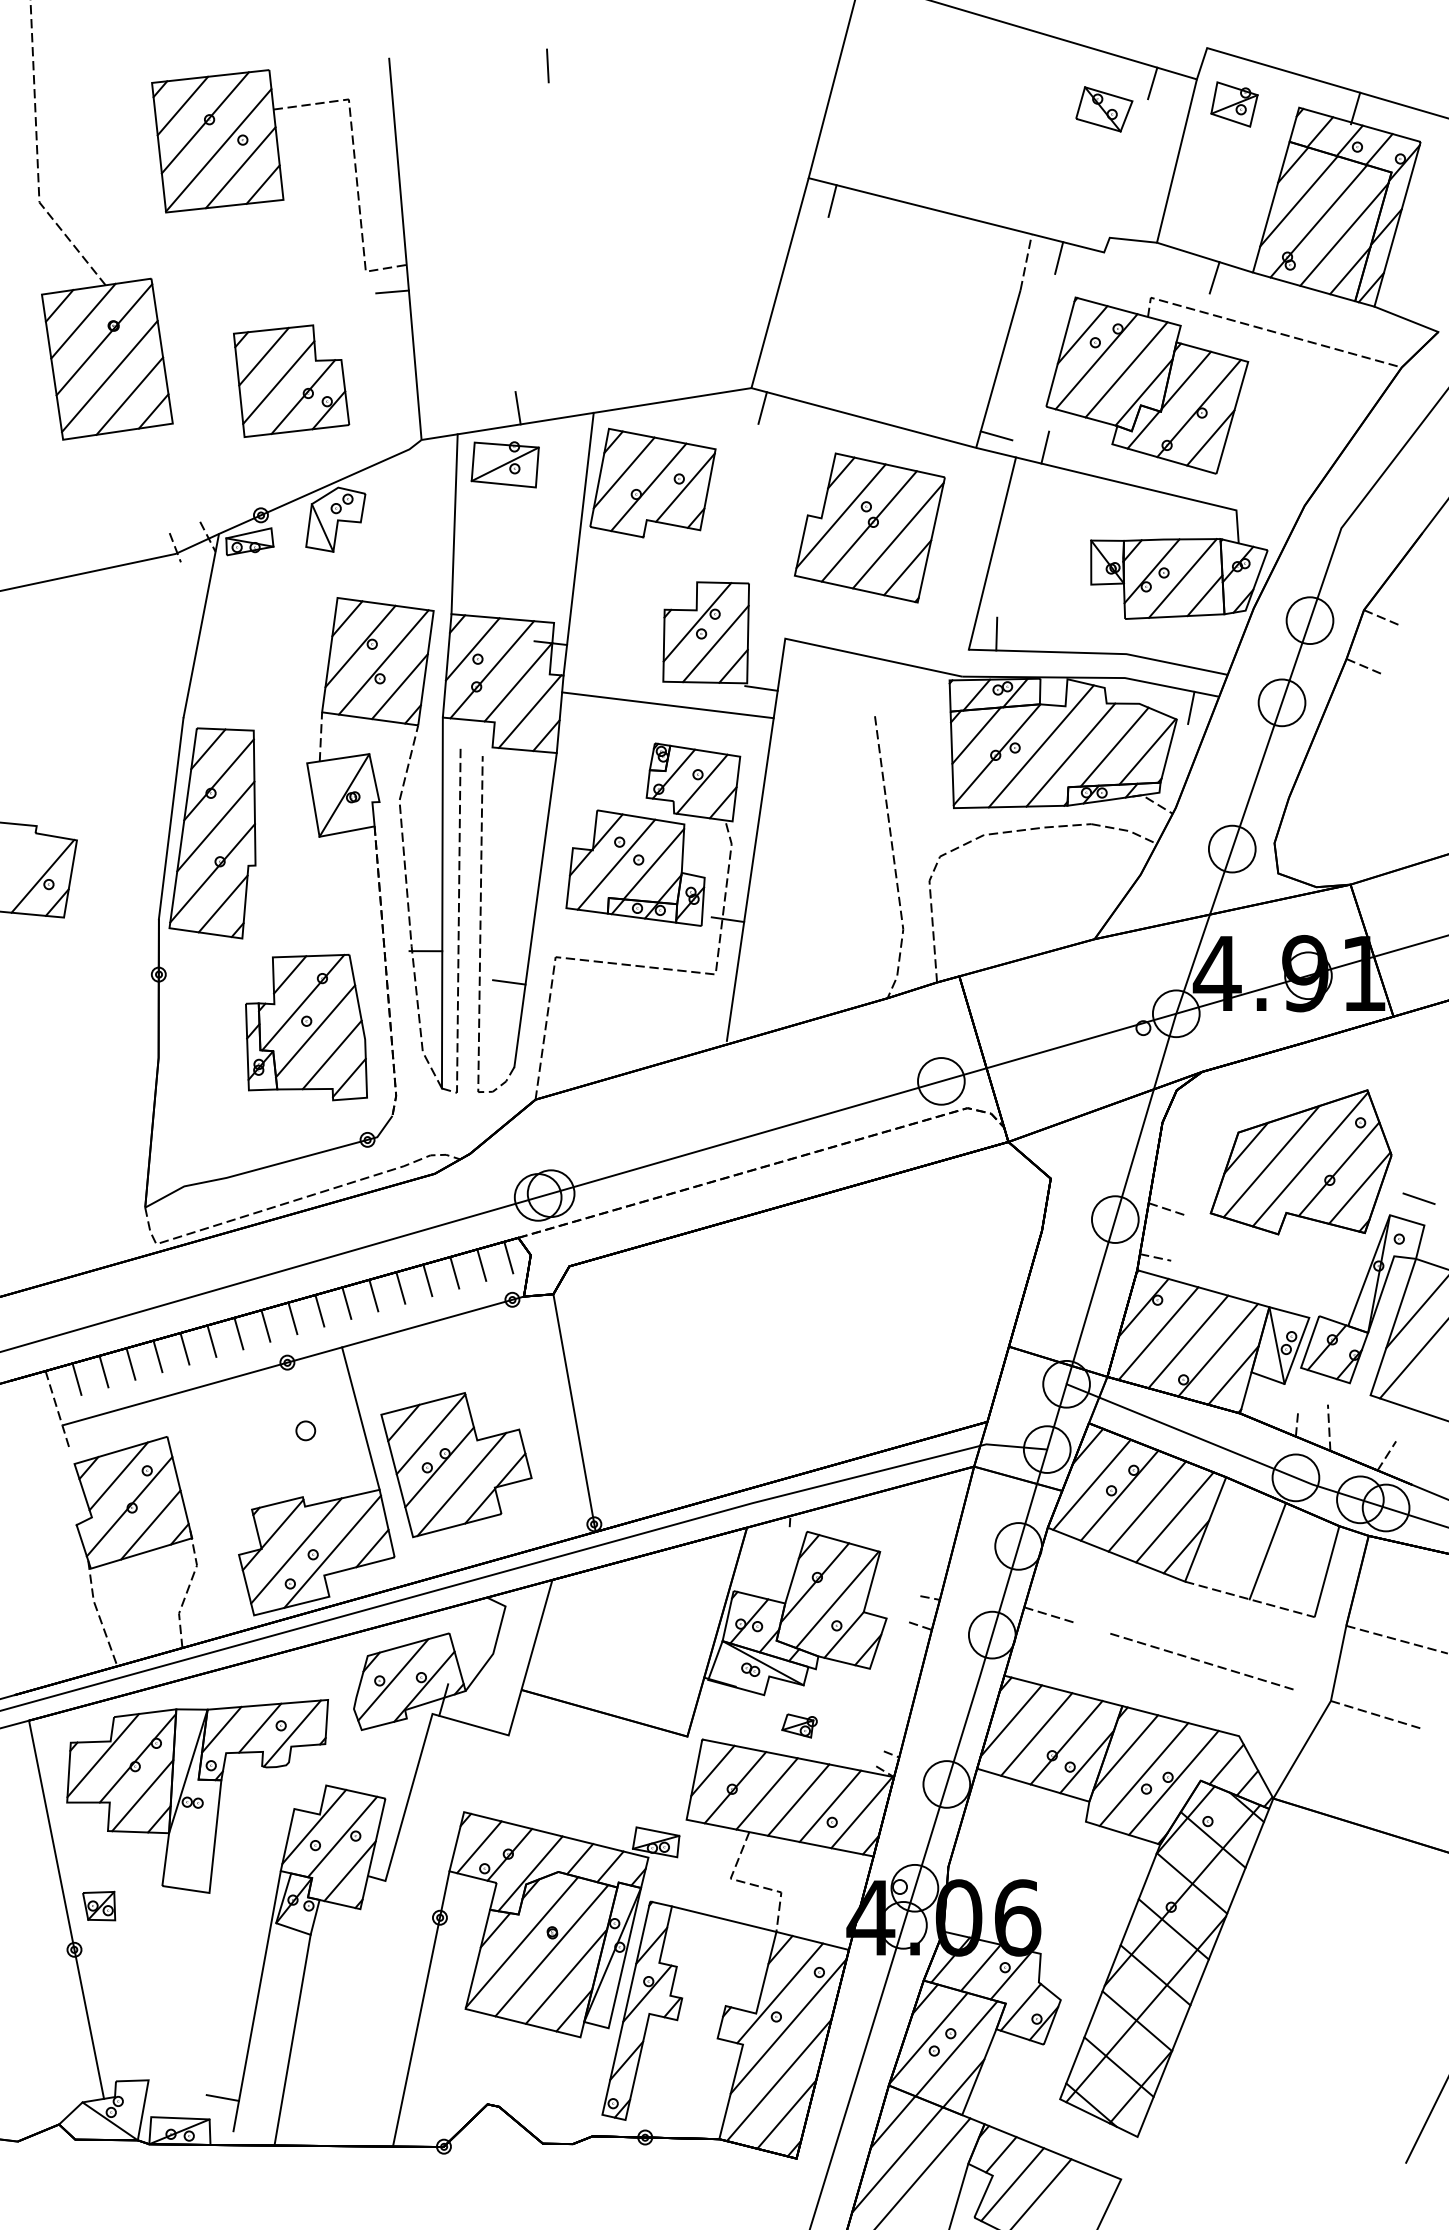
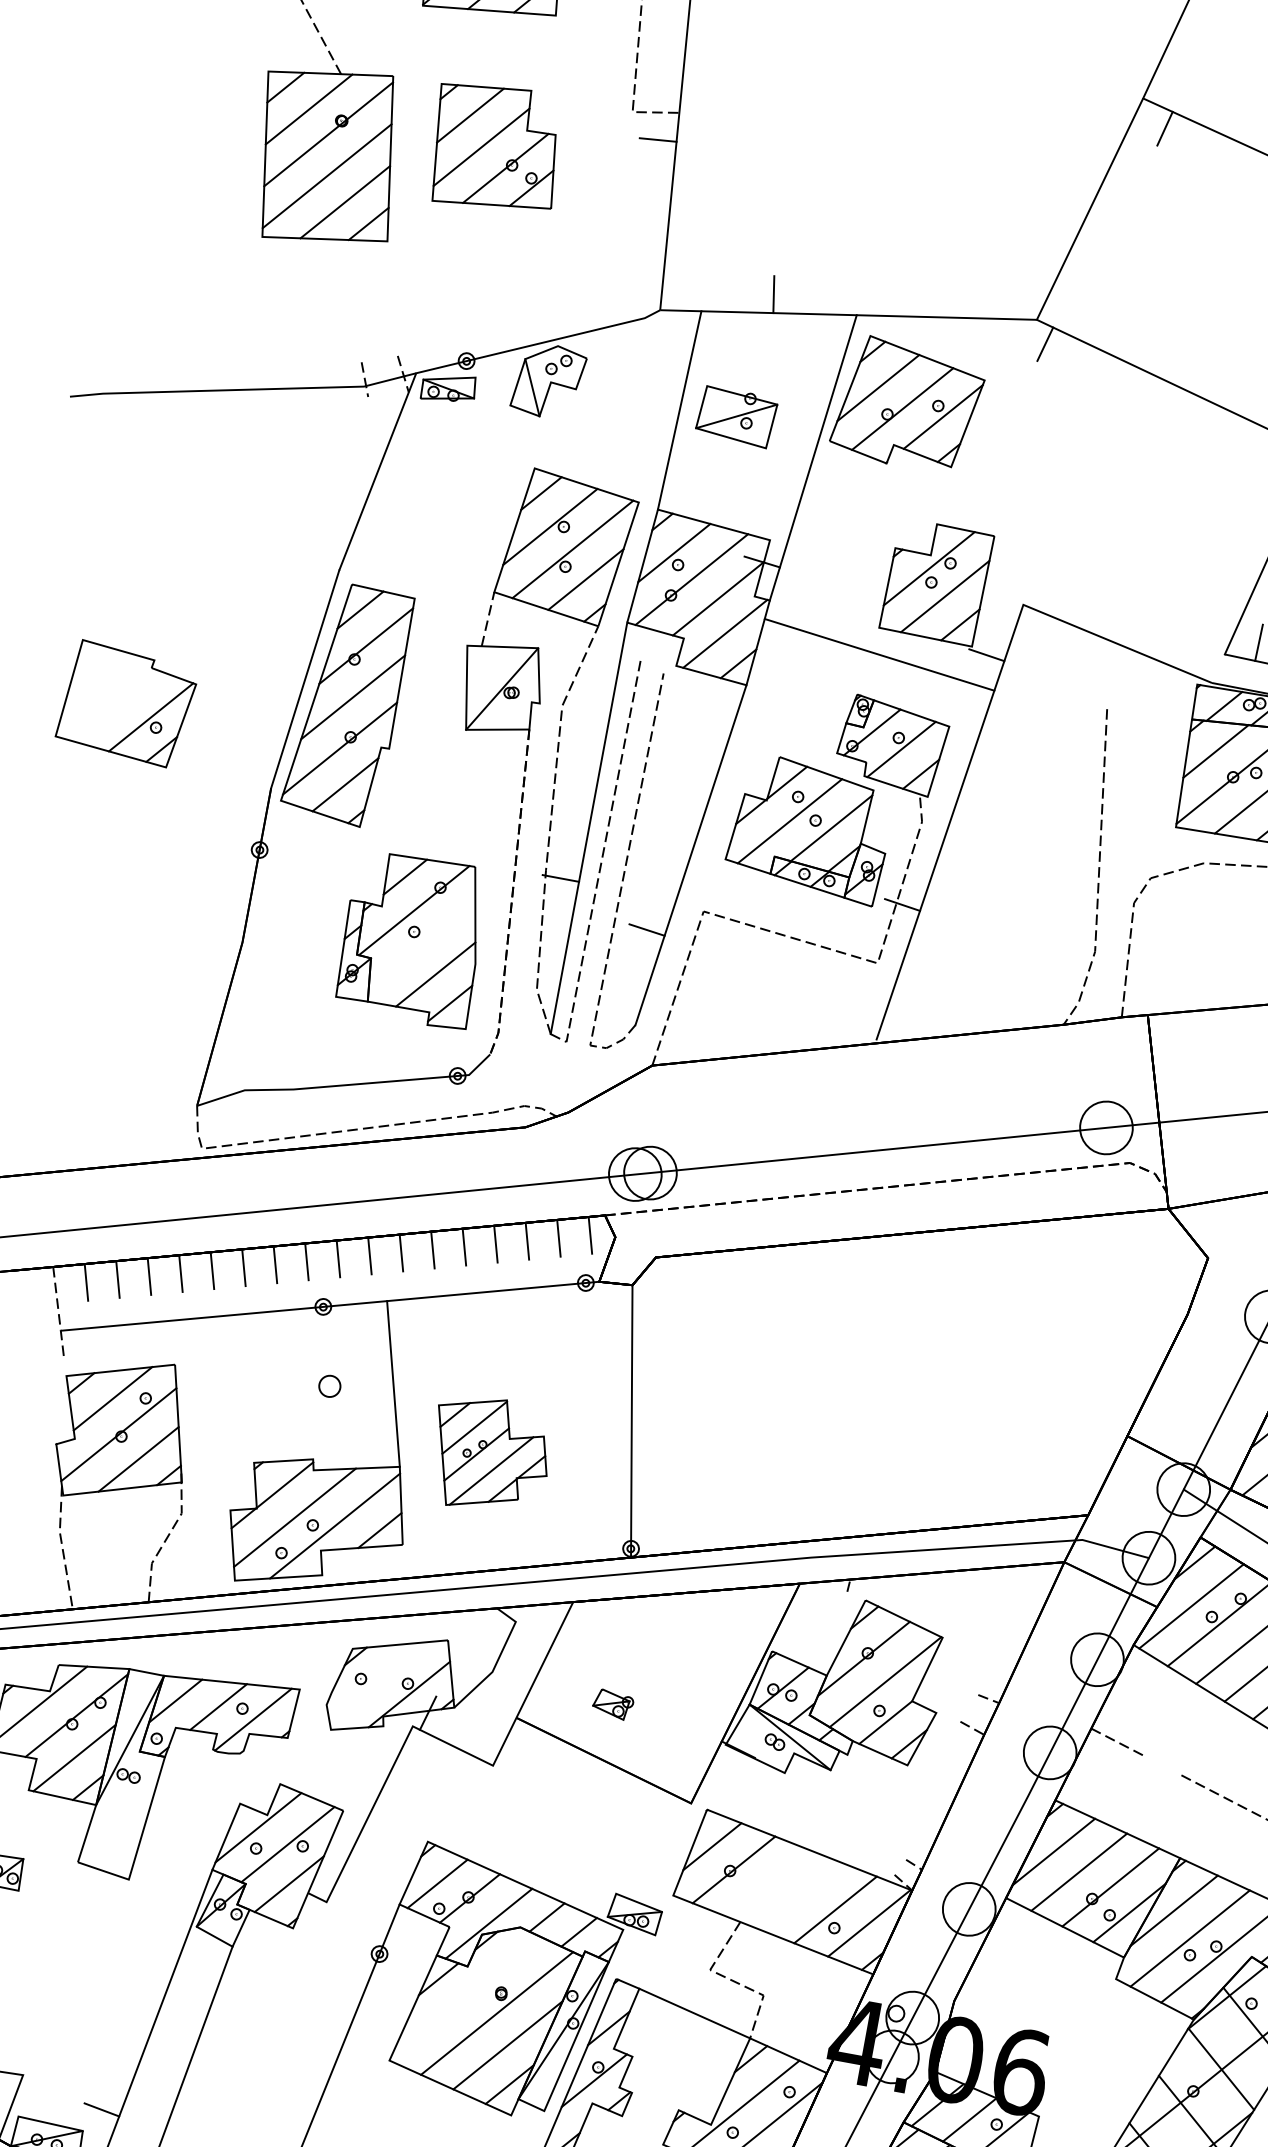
part: (291, 380) -> (496, 147), moved
part: (504, 464) -> (735, 416), moved
part: (869, 527) -> (1139, 498), removed
line: (315, 1031) -> (421, 945), removed
part: (456, 1465) -> (490, 1455), size x0.7
line: (393, 1679) -> (376, 1680), removed
part: (799, 1725) -> (613, 1704), moved
line: (766, 1793) -> (767, 1882), removed
line: (798, 1799) -> (801, 1895), removed
line: (521, 1942) -> (465, 1998), removed

